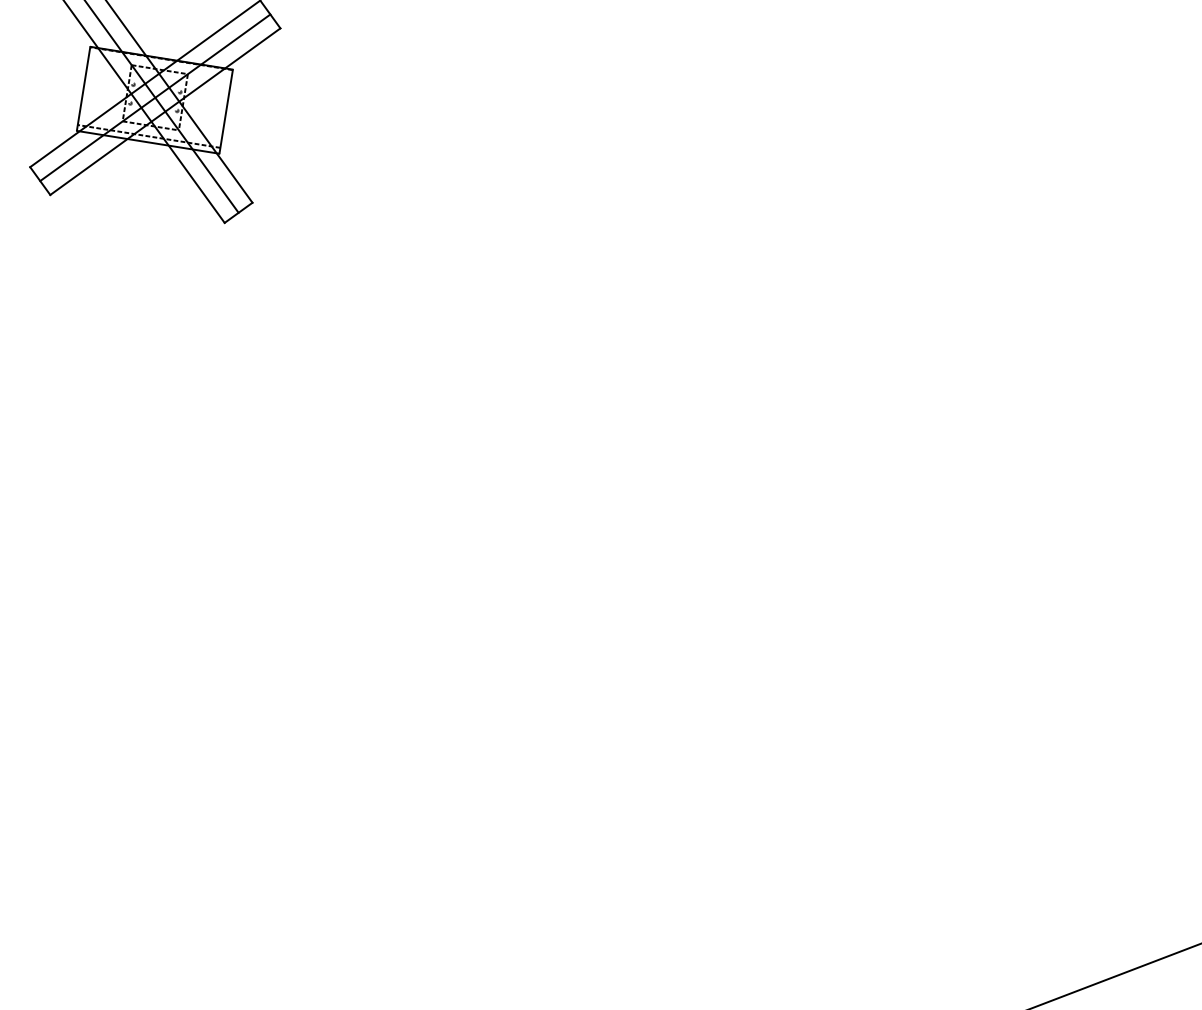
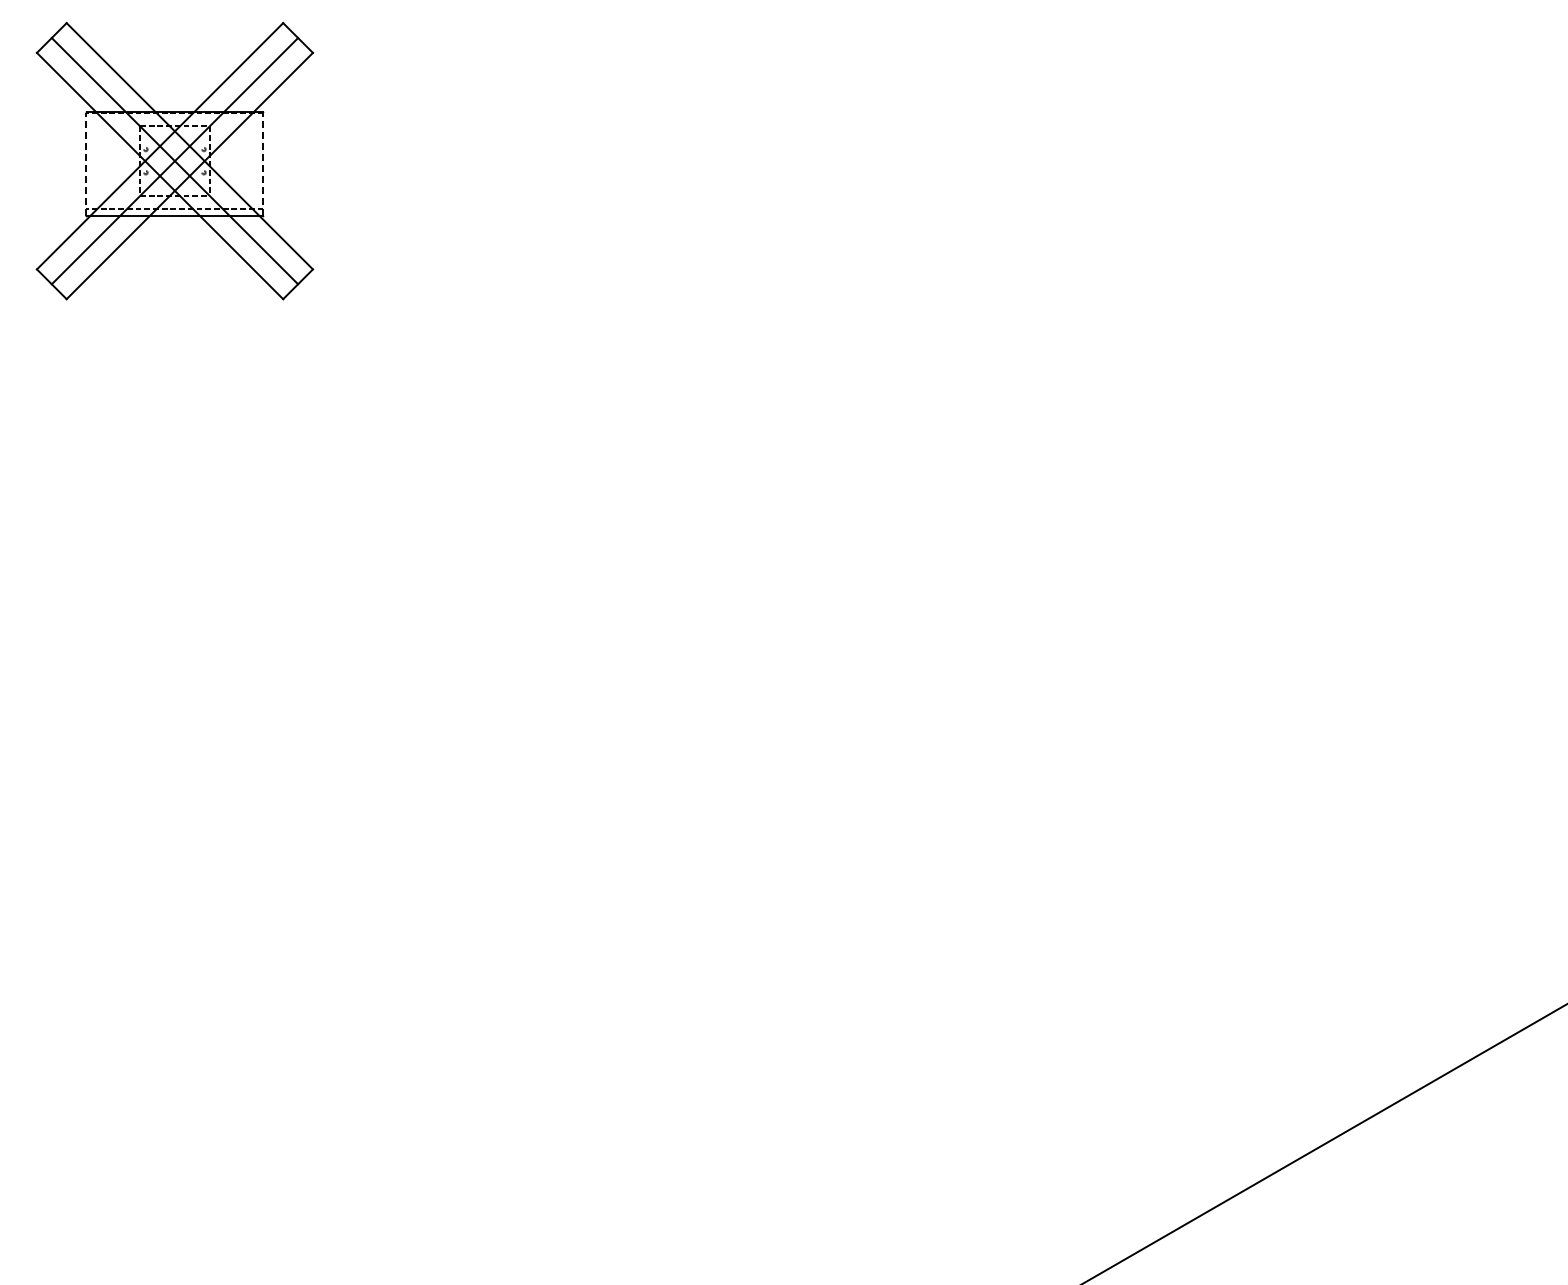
line: (83, 89) -> (86, 164), solid -> dashed
line: (226, 111) -> (263, 164), solid -> dashed

